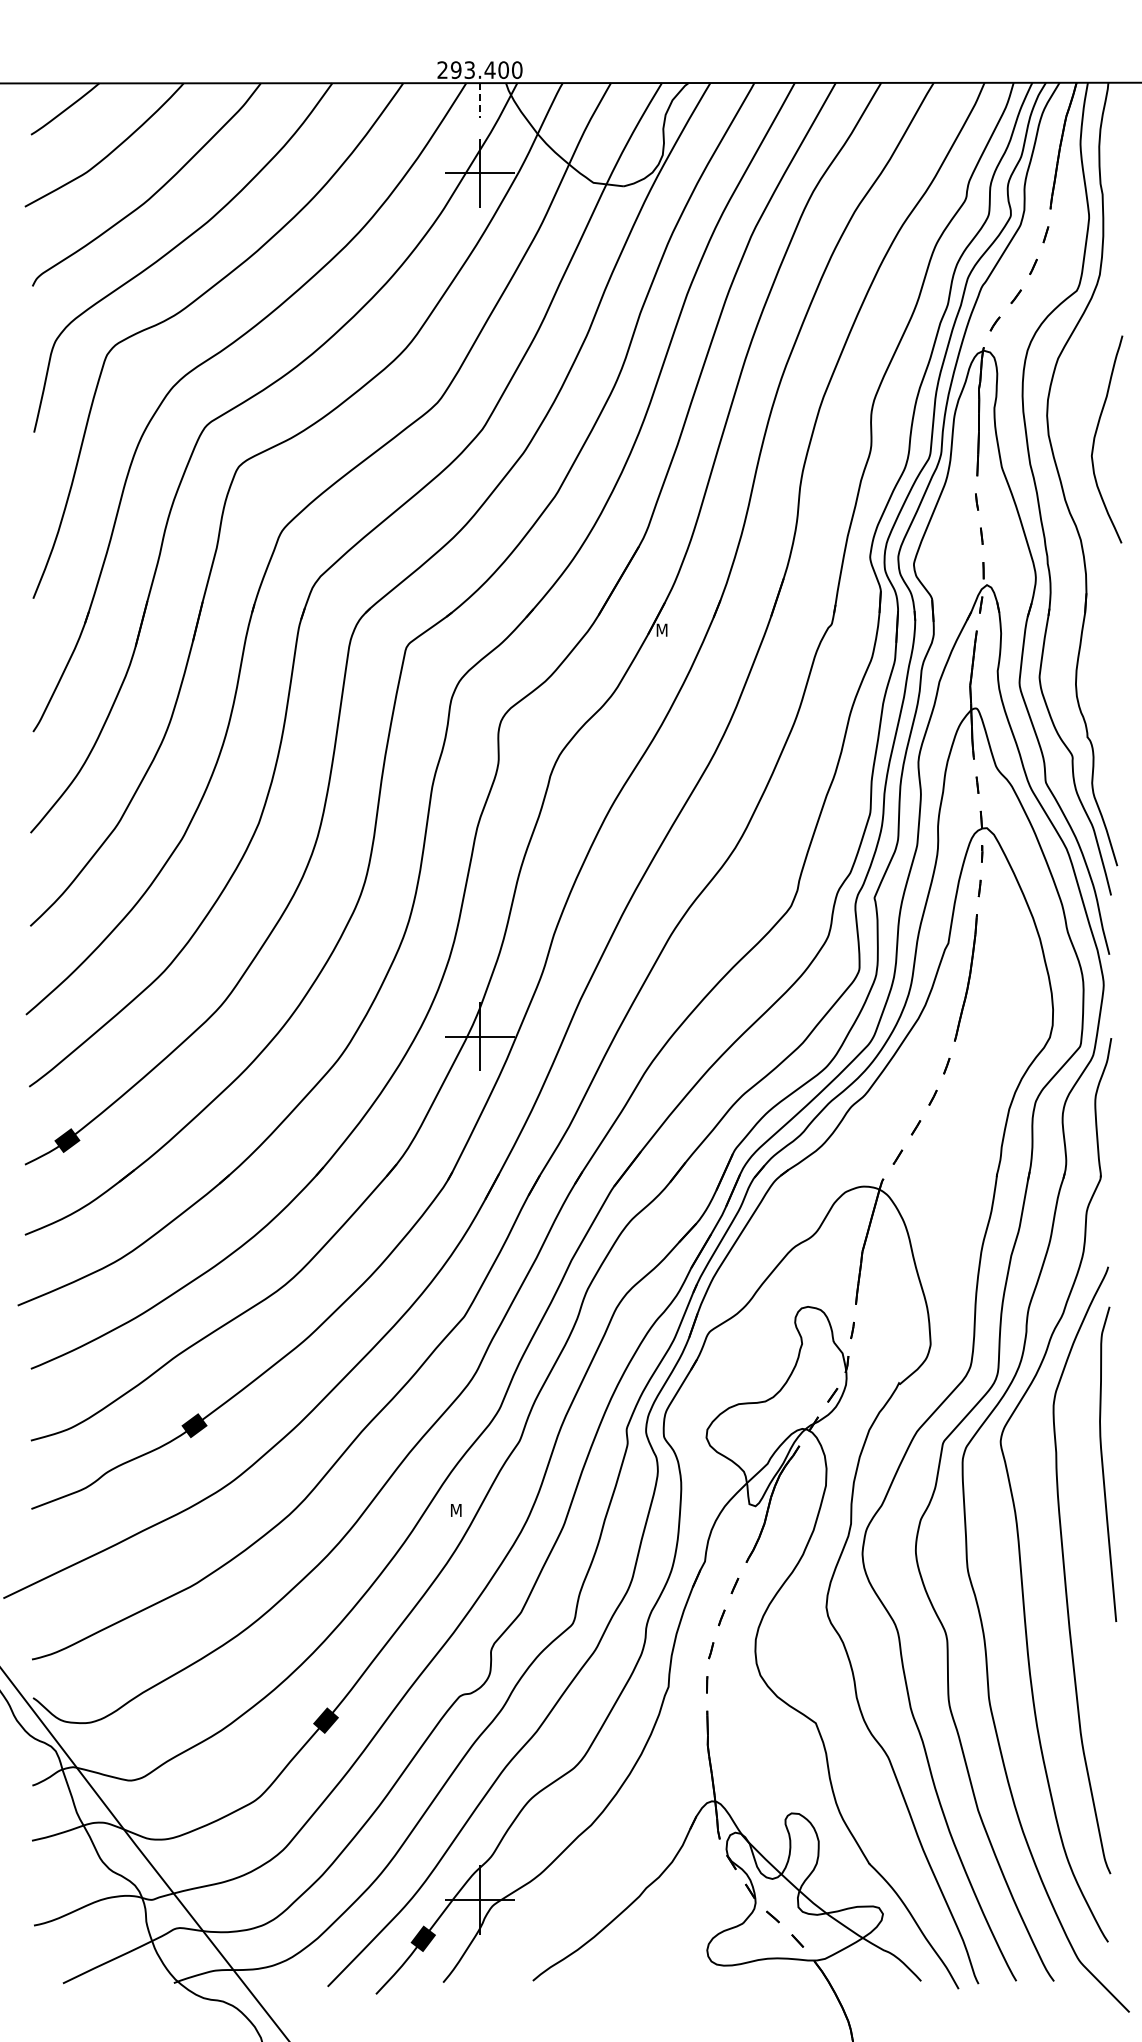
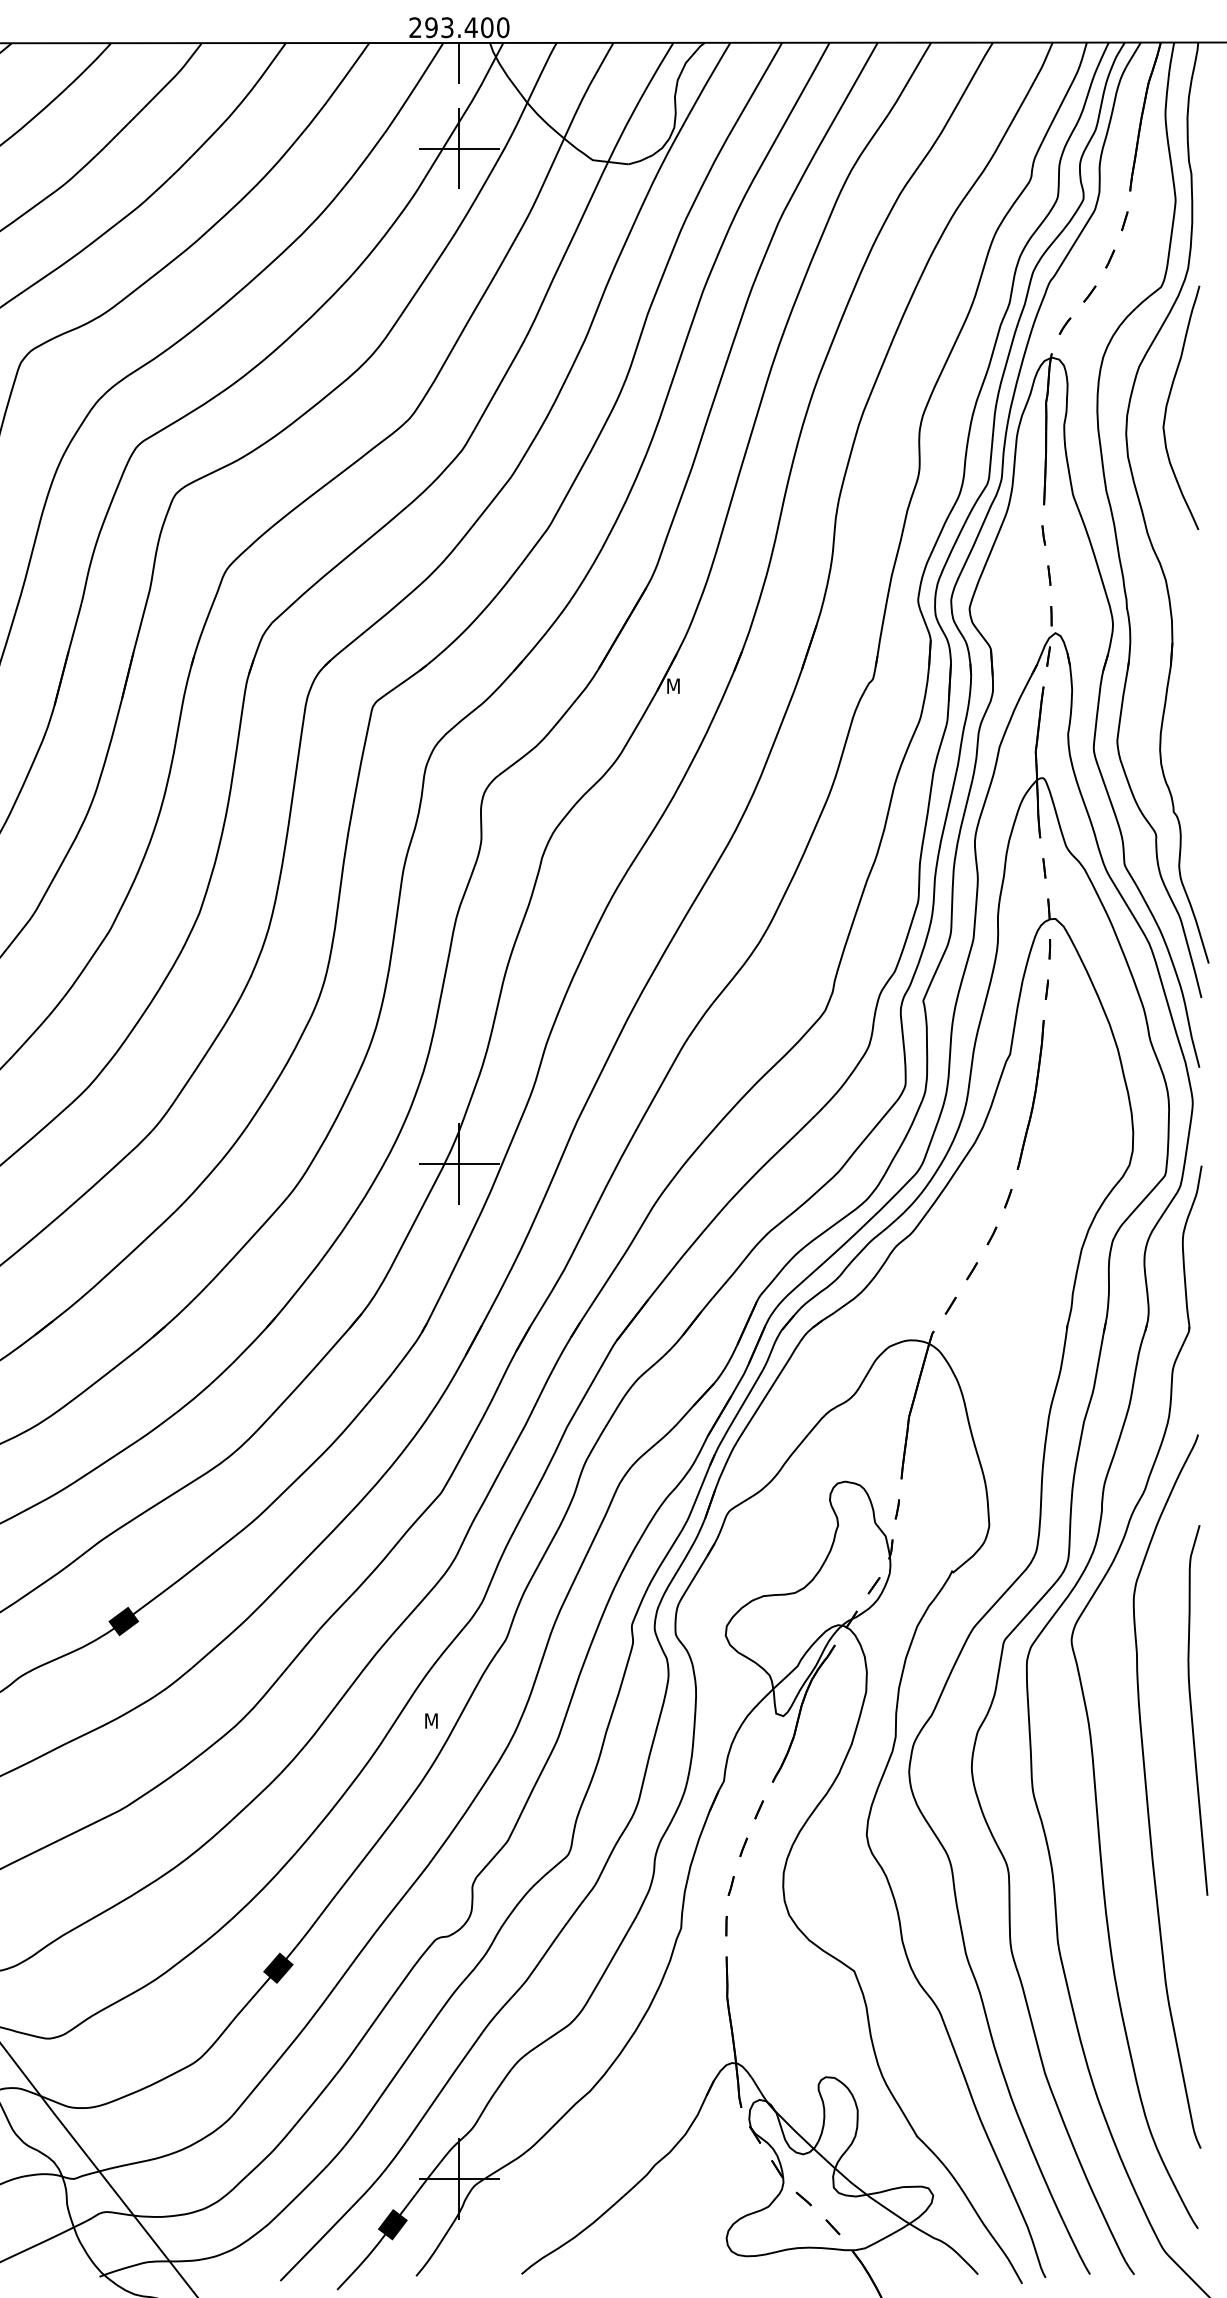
line: (480, 100) -> (460, 63), dashed -> solid
curve: (1095, 439) -> (1167, 407), moved
curve: (1103, 1463) -> (1192, 1709), moved

